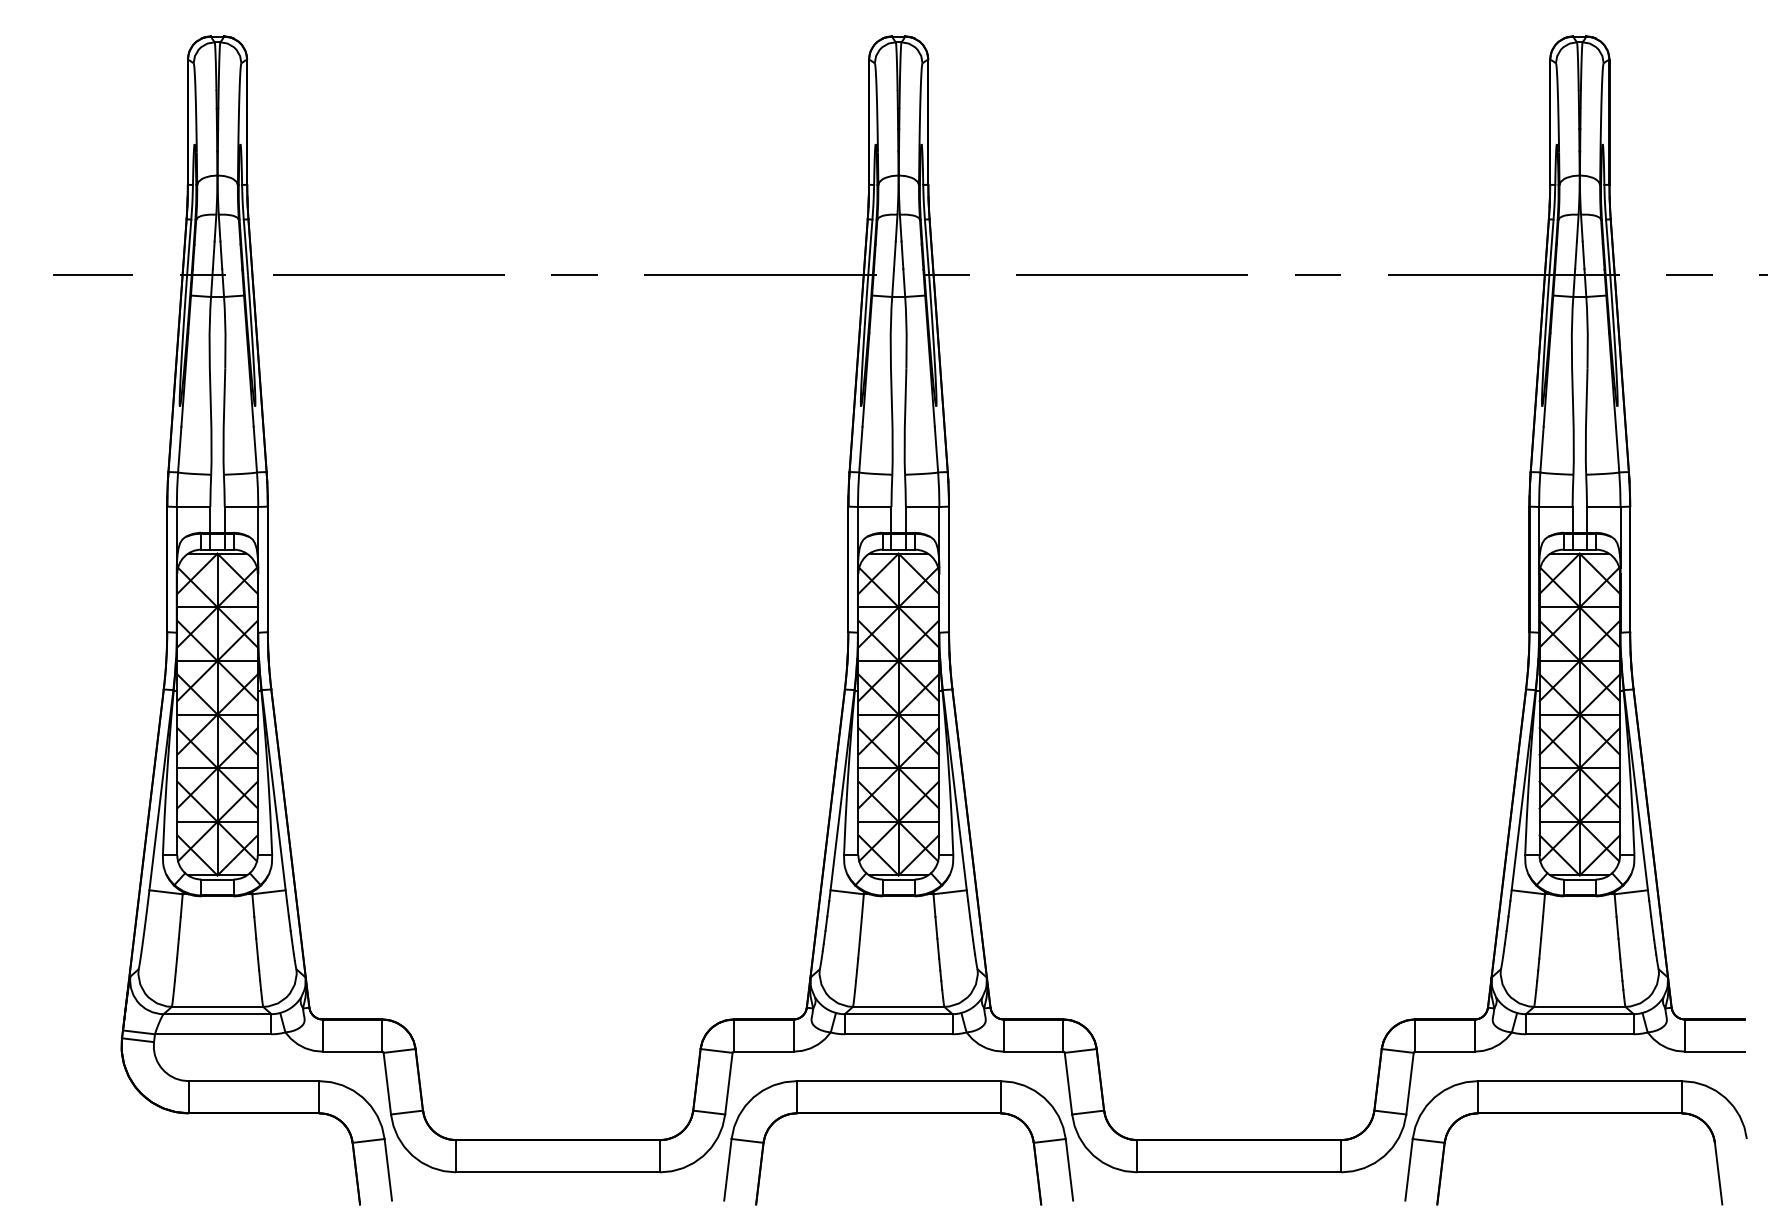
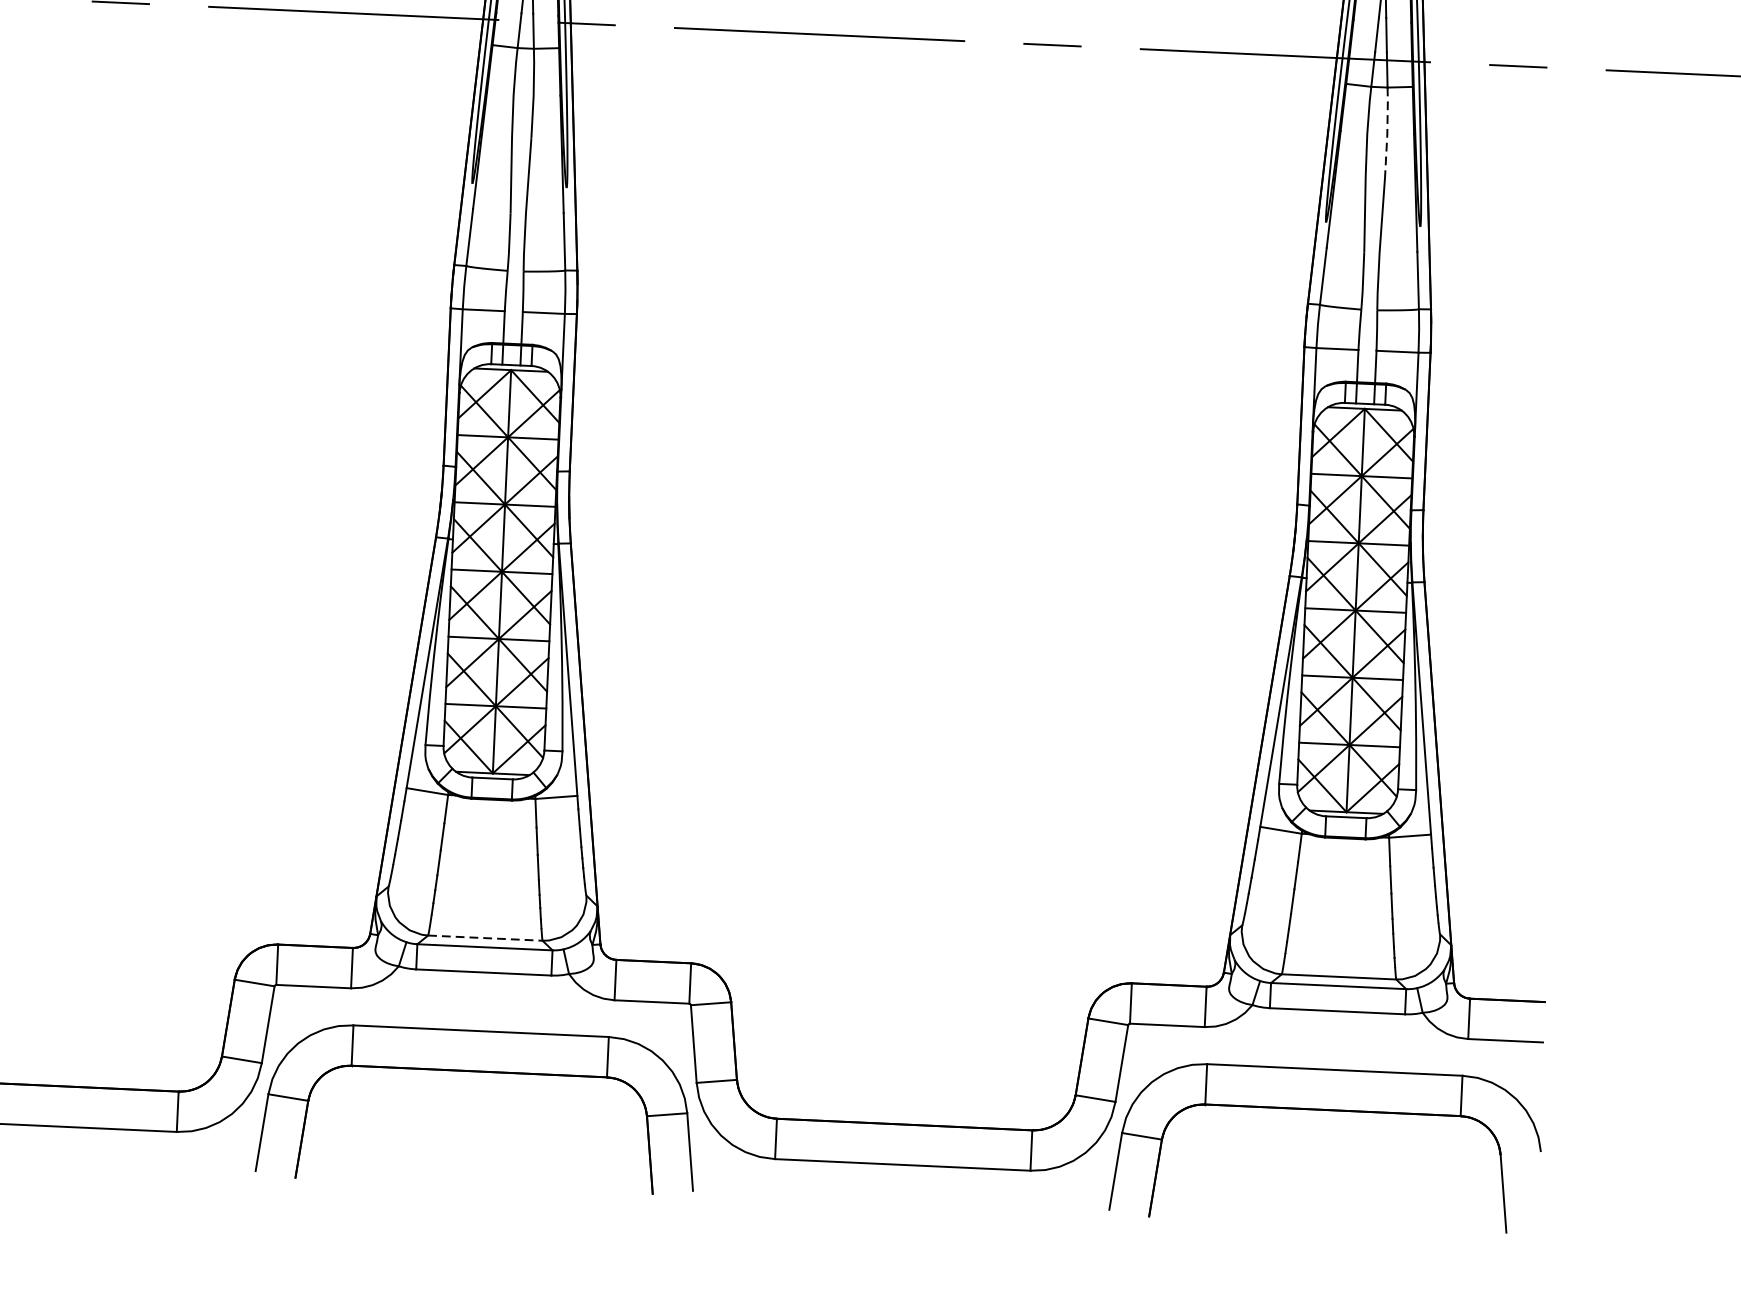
line: (1587, 332) -> (1387, 132), solid -> dashed
line: (898, 1006) -> (485, 937), solid -> dashed

